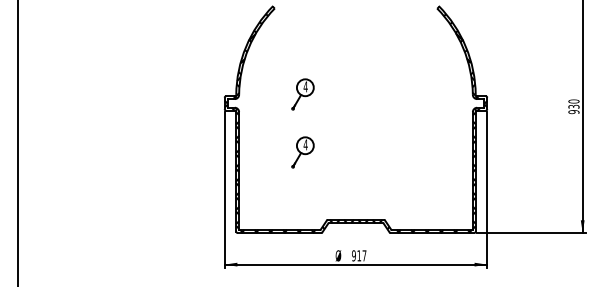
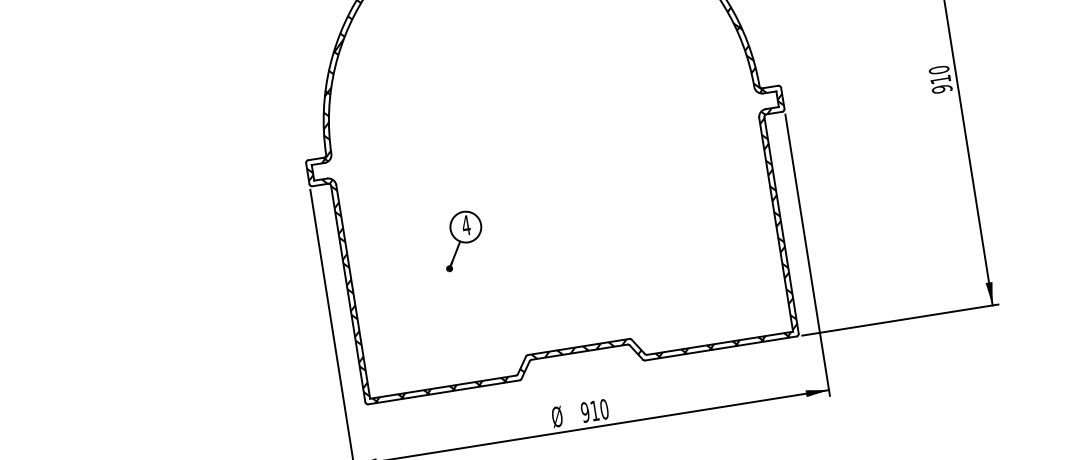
part: (302, 94) -> (445, 135), removed
text: (573, 106) -> (939, 79), 930 -> 910
text: (364, 255) -> (604, 408), 917 -> 910

